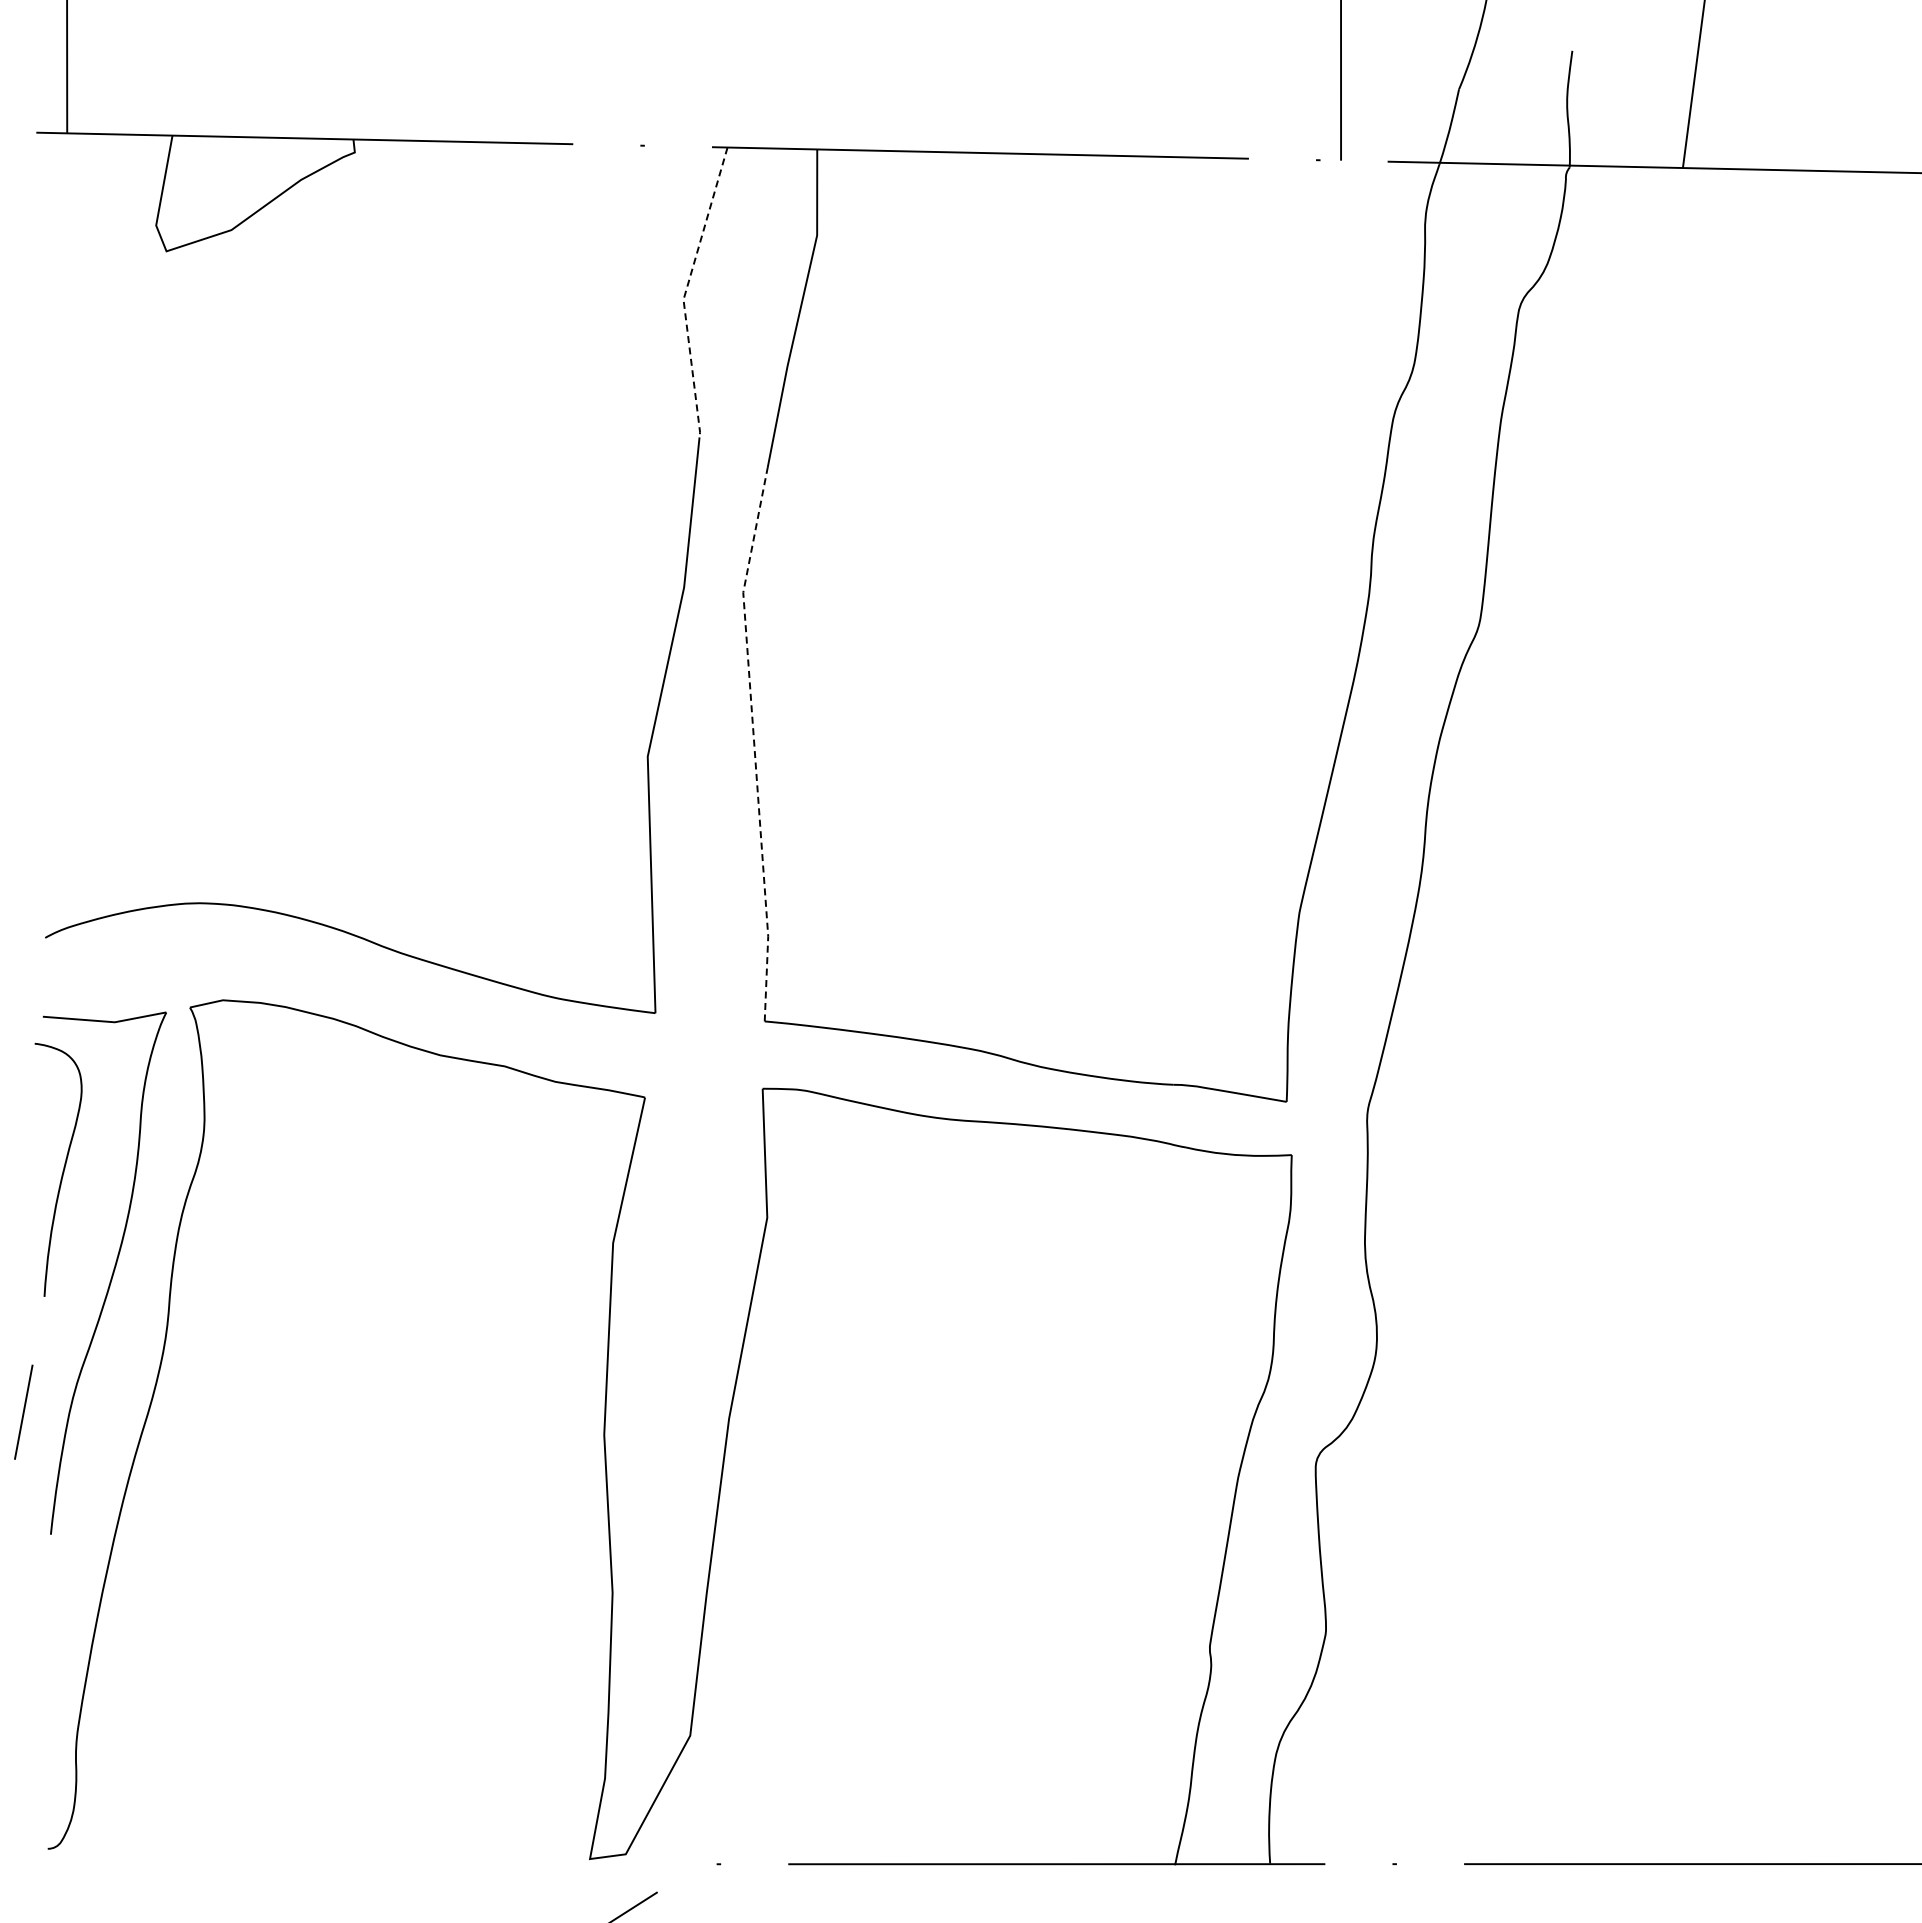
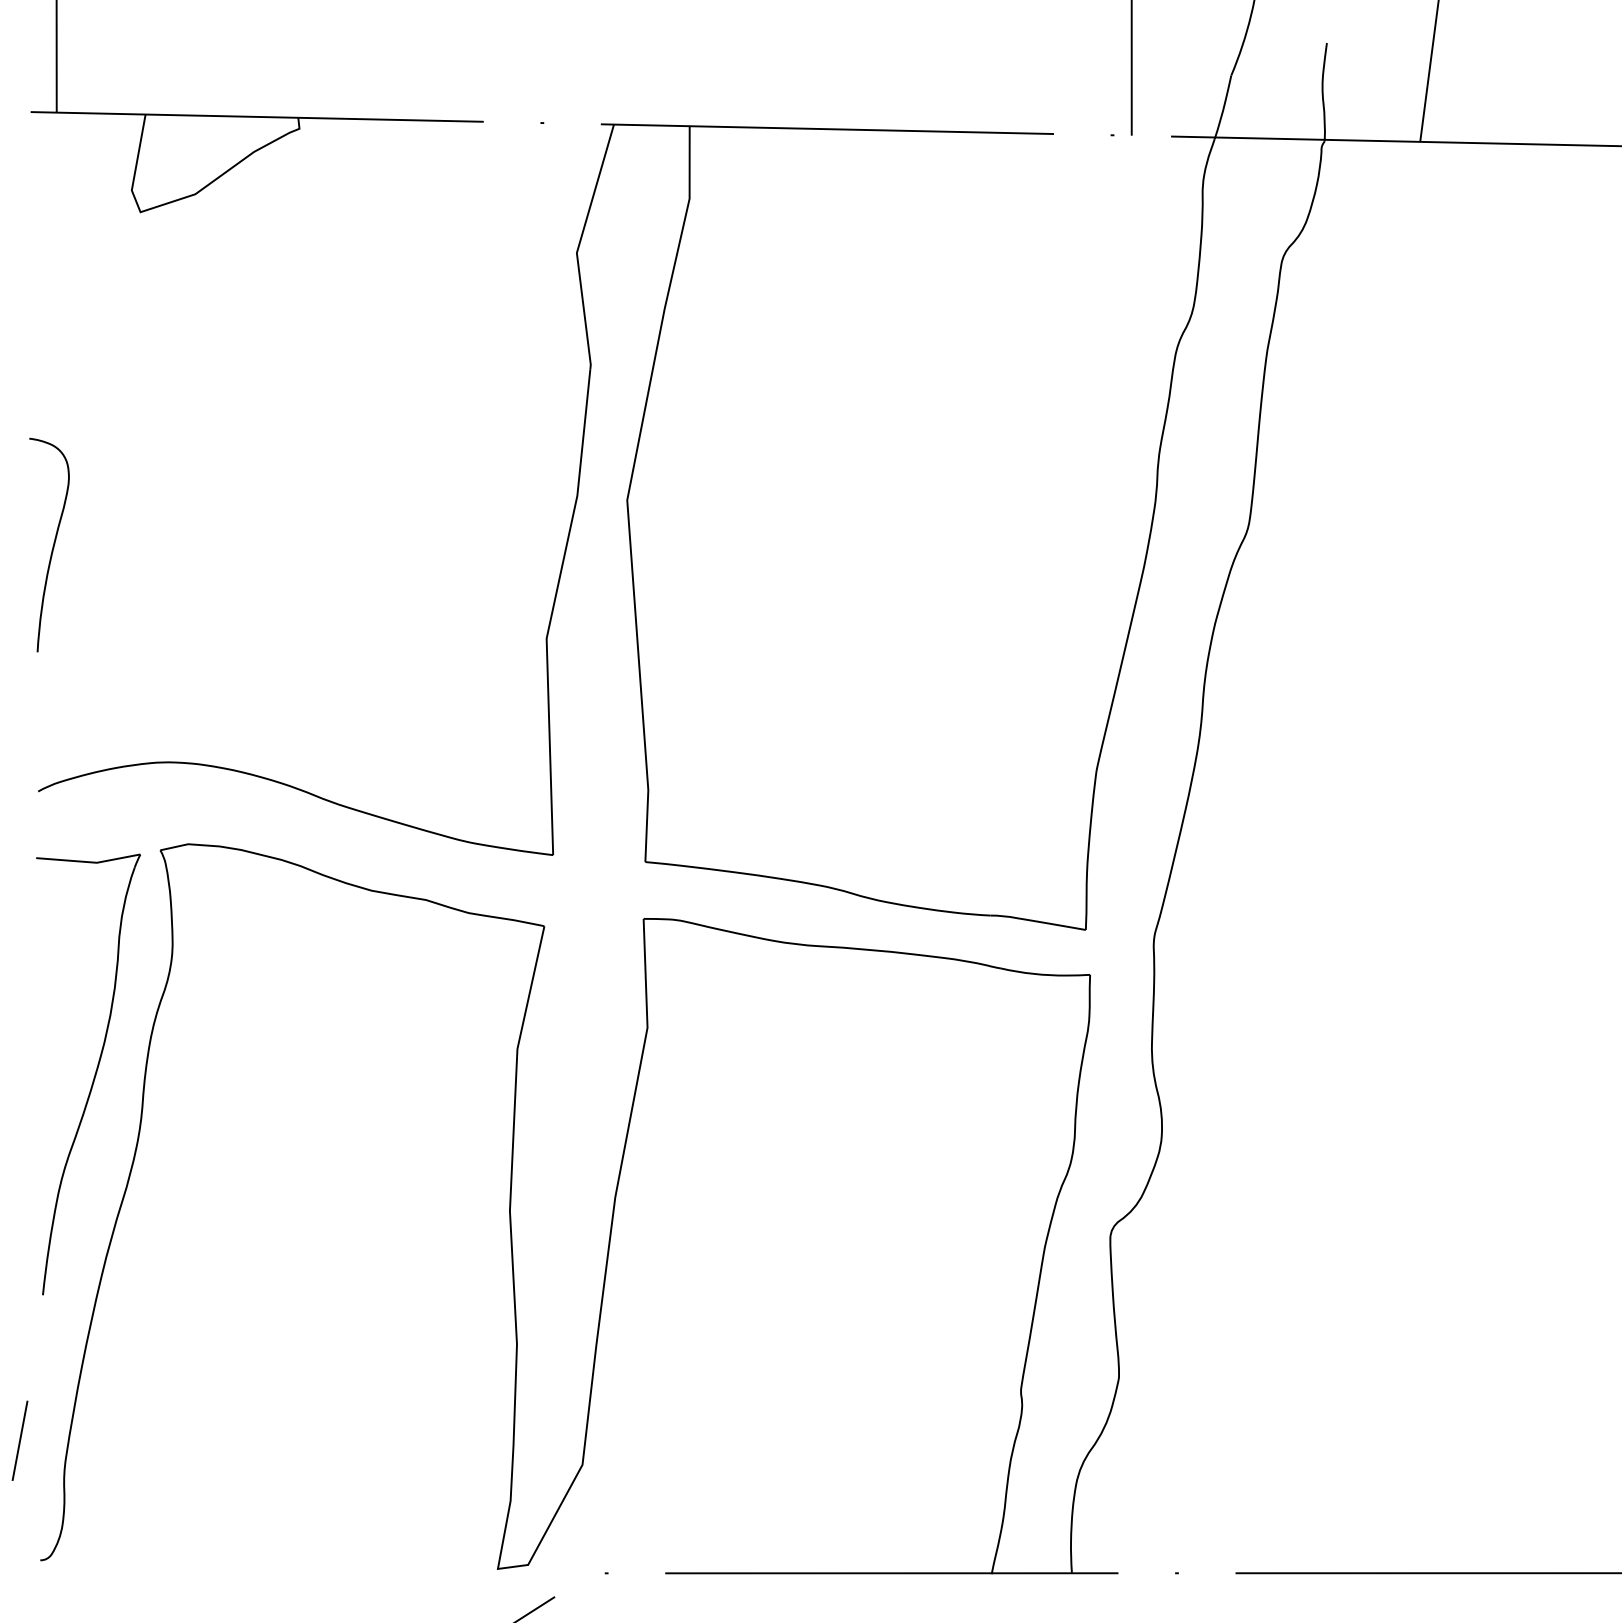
line: (685, 292) -> (578, 246), dashed -> solid
line: (754, 743) -> (636, 627), dashed -> solid
curve: (62, 1170) -> (52, 545), moved
line: (23, 1411) -> (19, 1440), moved

